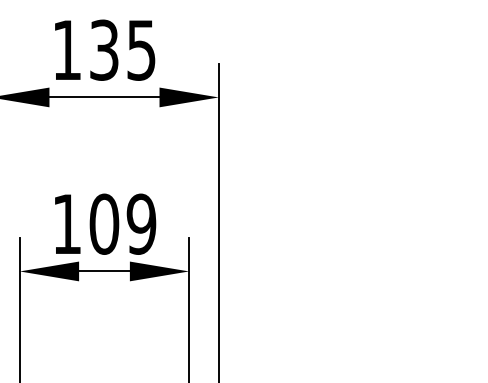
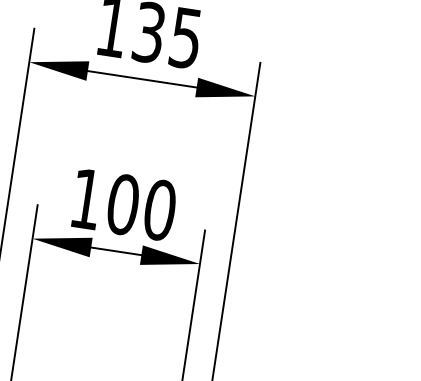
text: (141, 223) -> (160, 209), 109 -> 100

